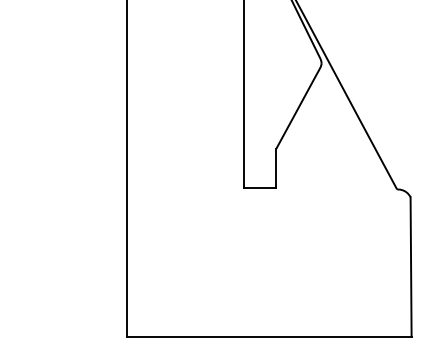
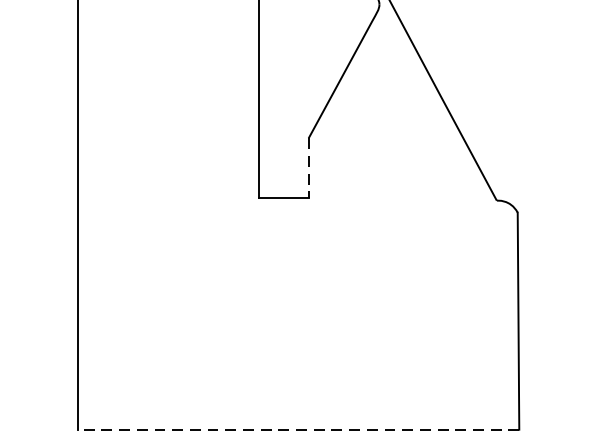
line: (276, 169) -> (309, 169), solid -> dashed
line: (268, 336) -> (297, 428), solid -> dashed

